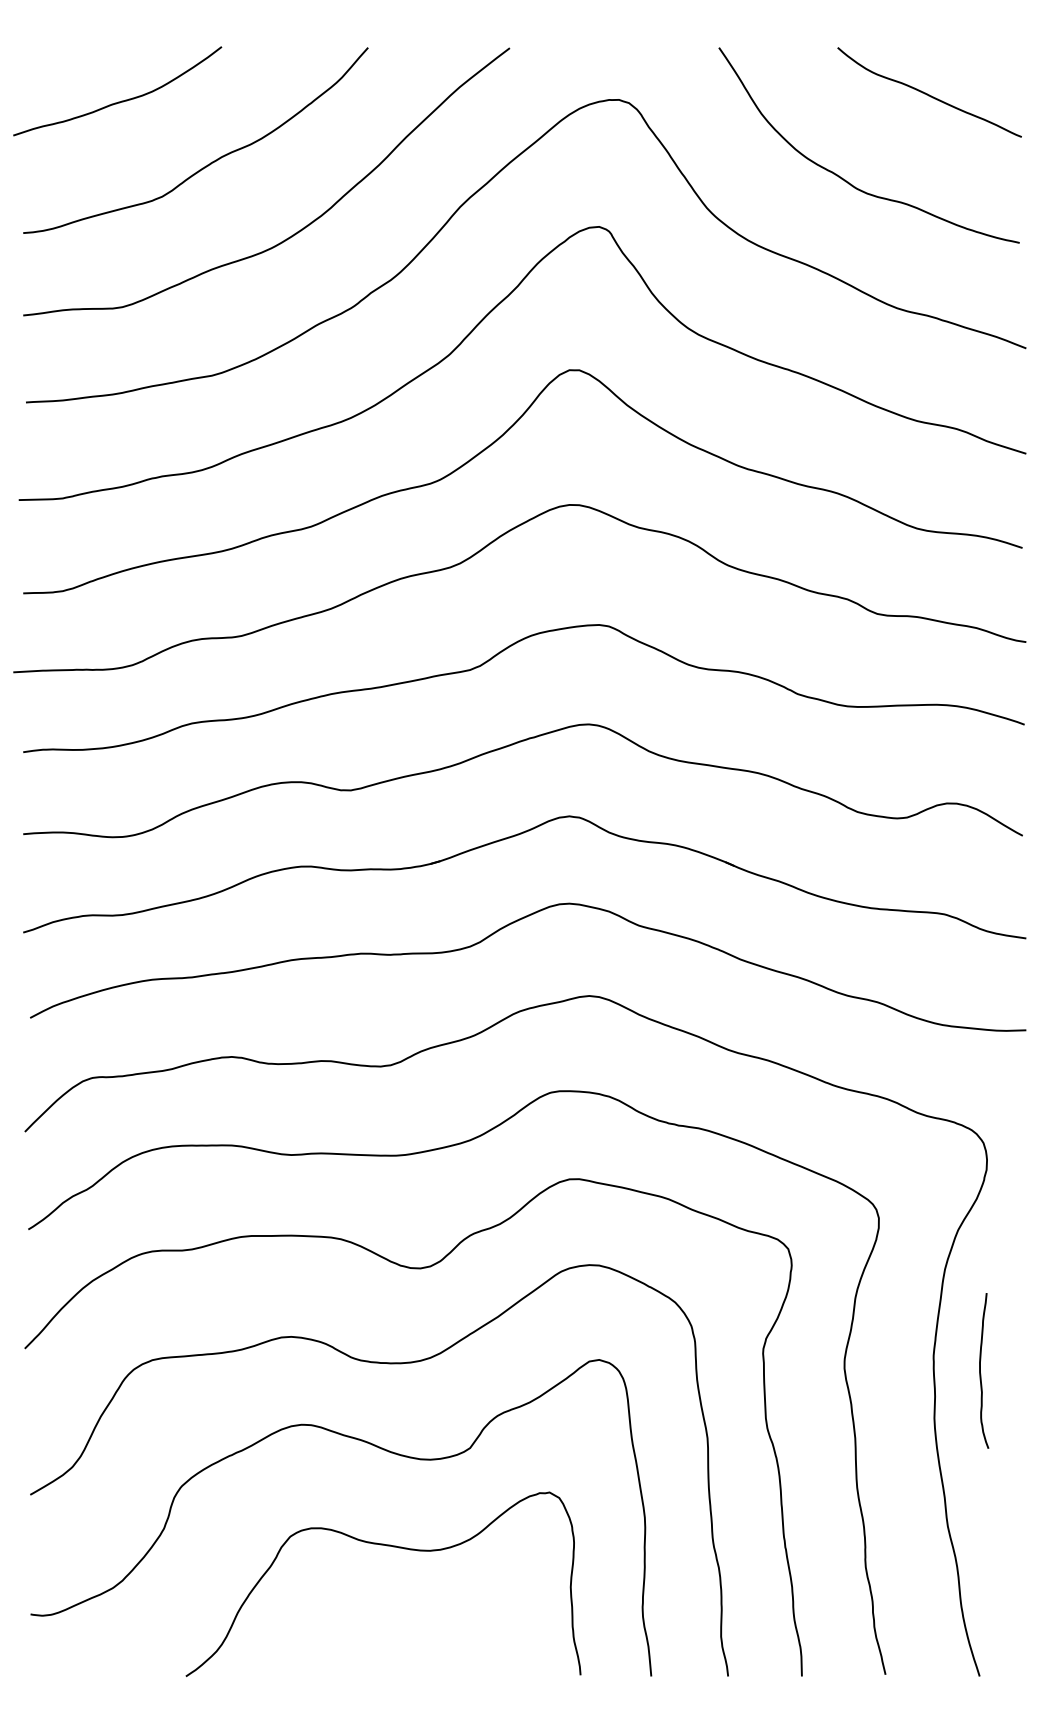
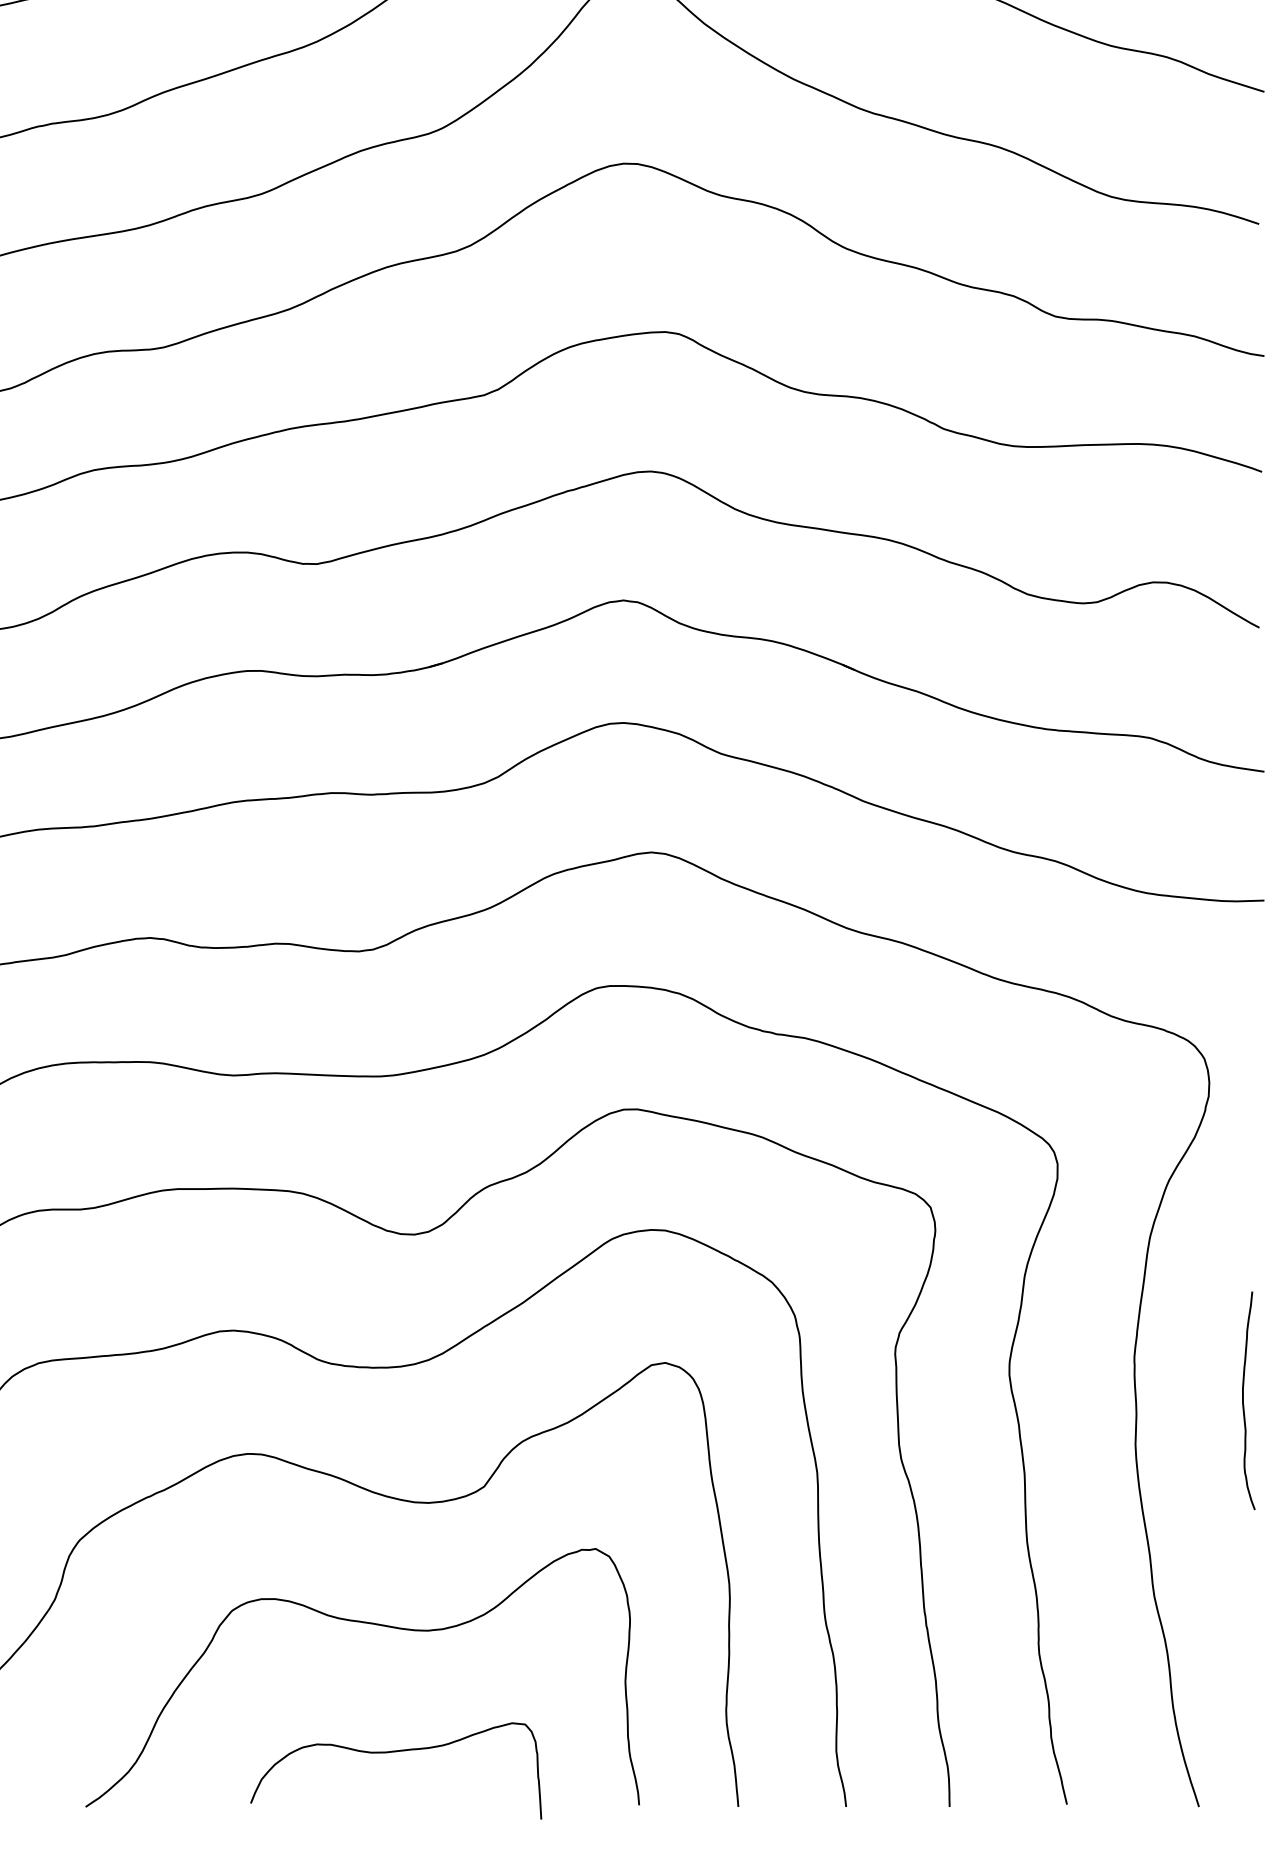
curve: (980, 1370) -> (1243, 1400), moved
curve: (403, 1638) -> (390, 1753), added

